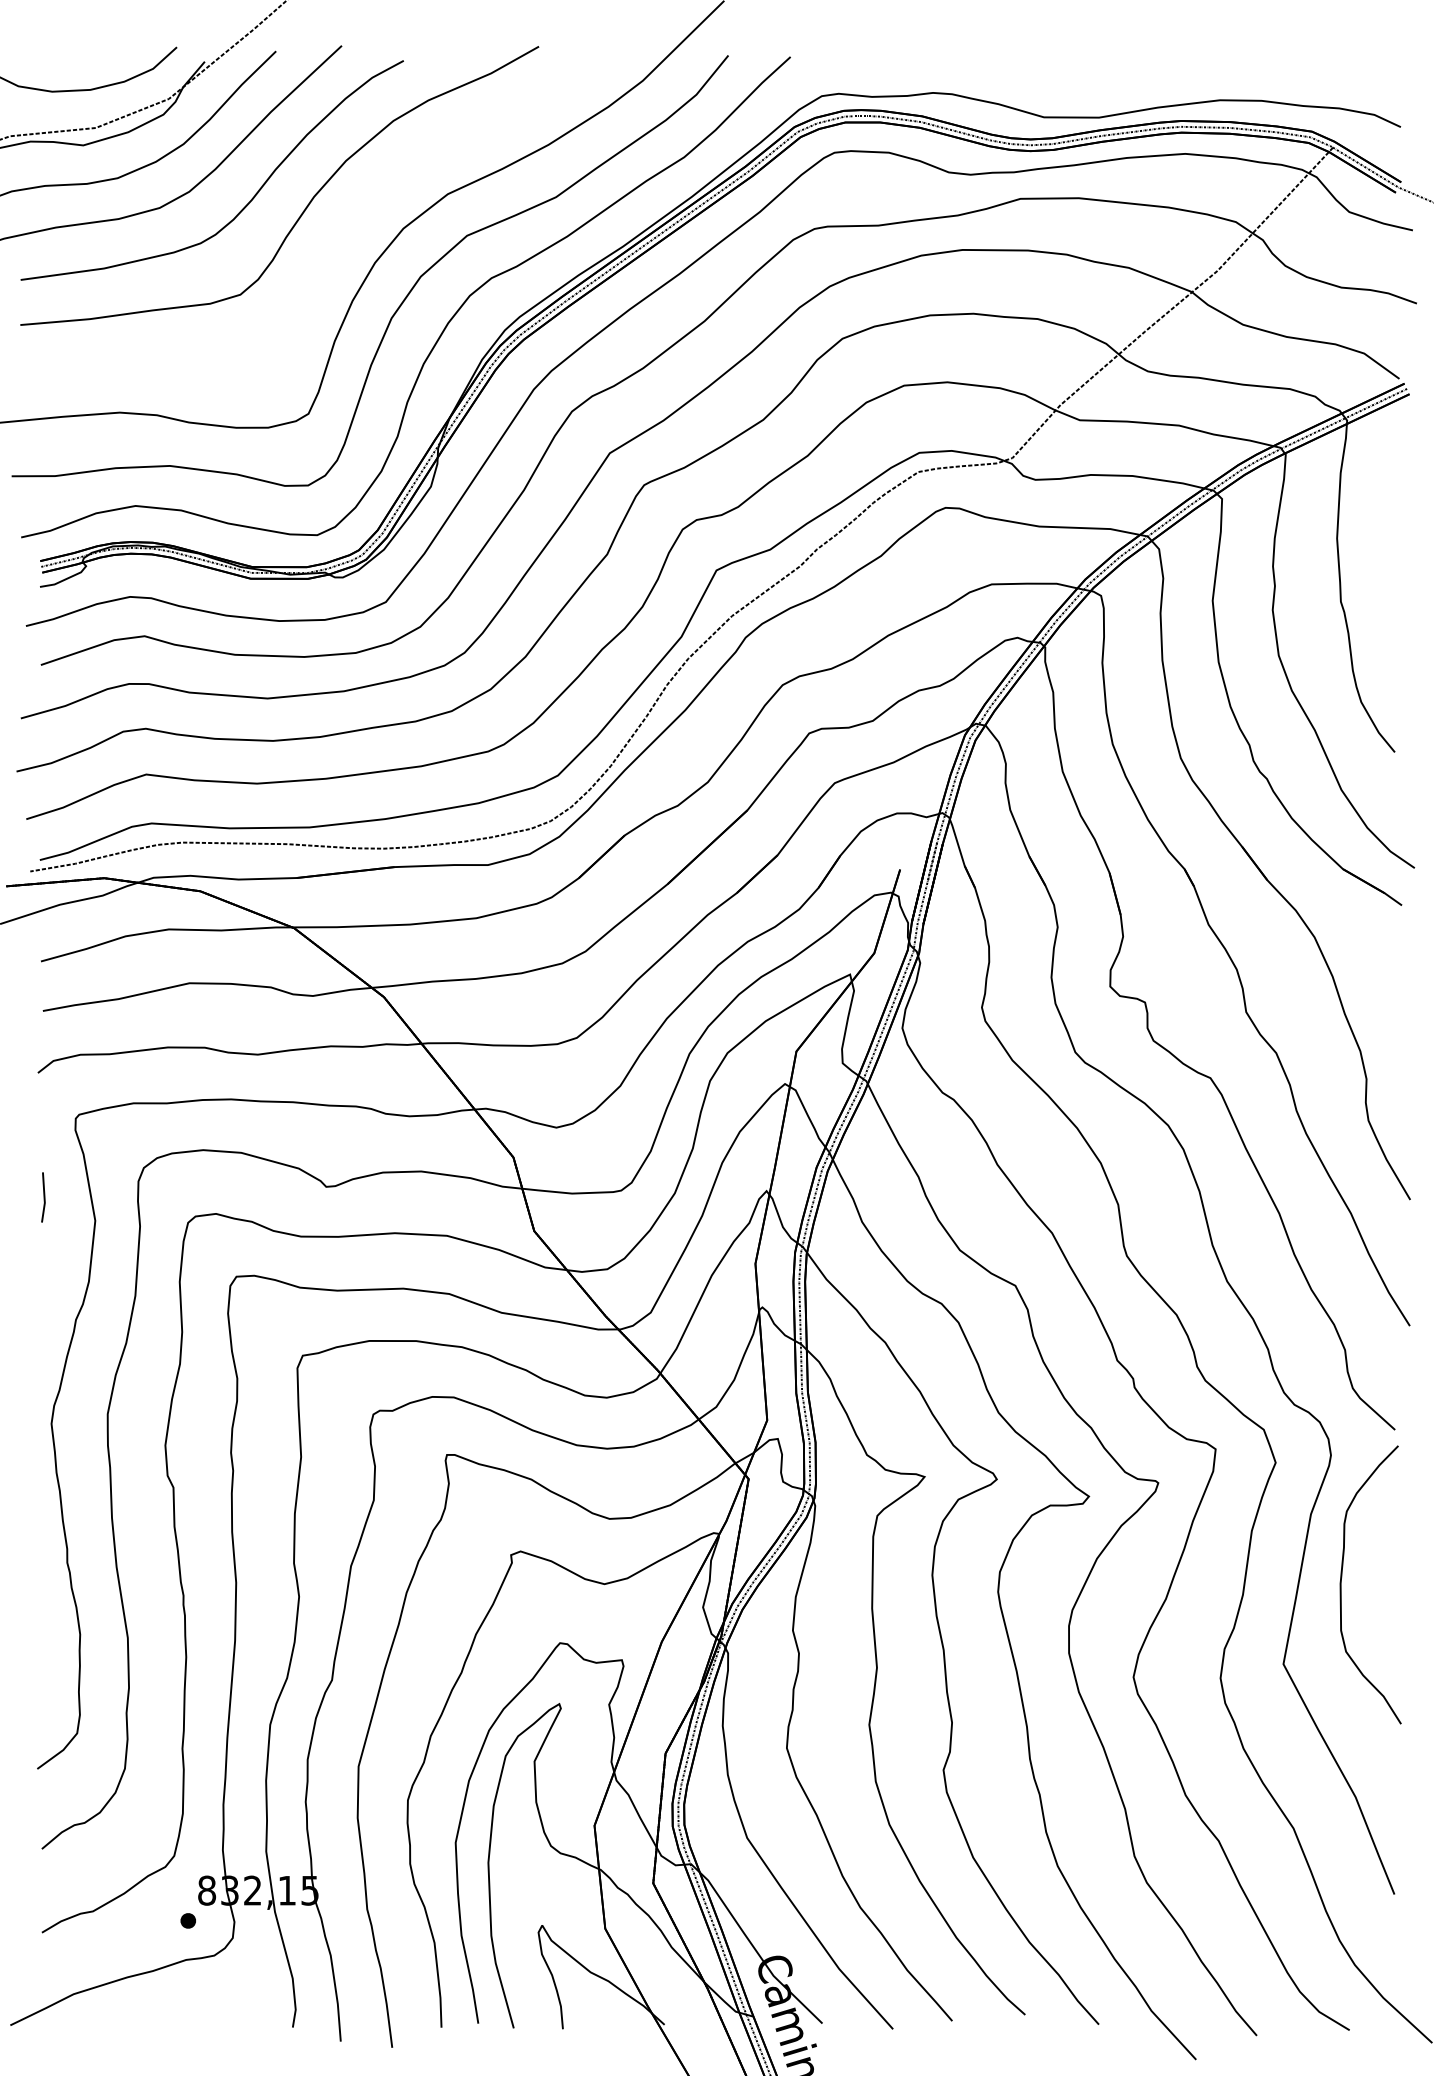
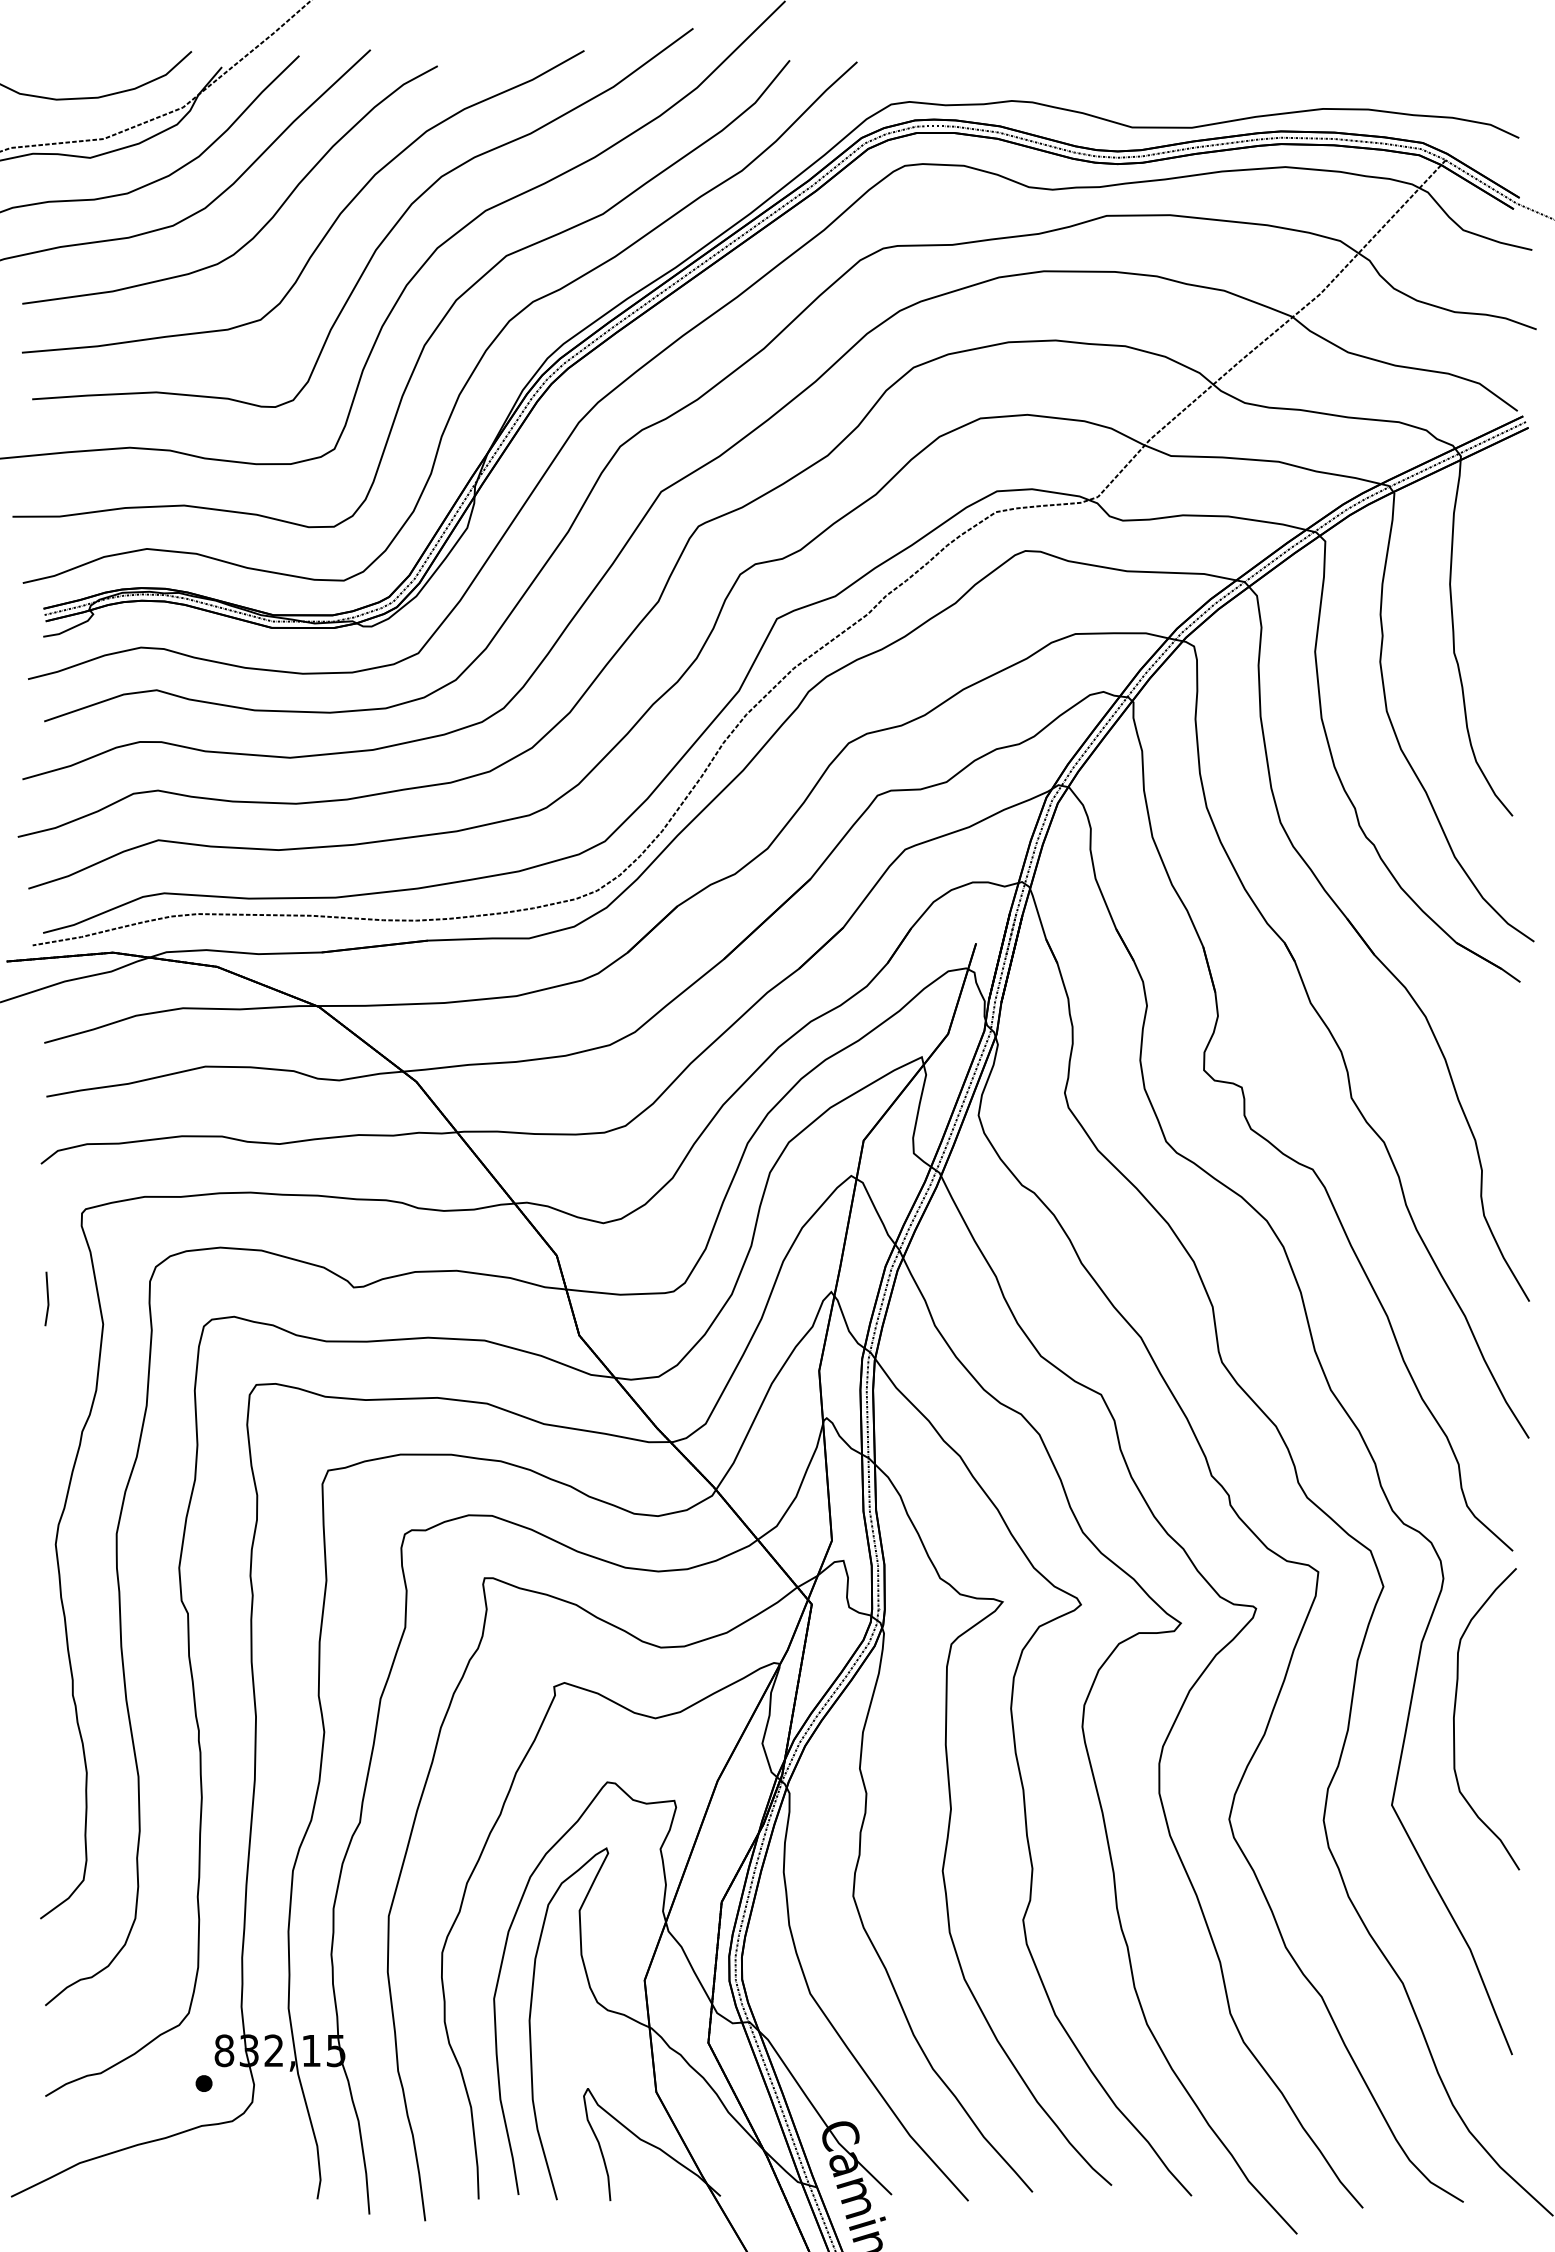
part: (356, 216) -> (386, 234), added

